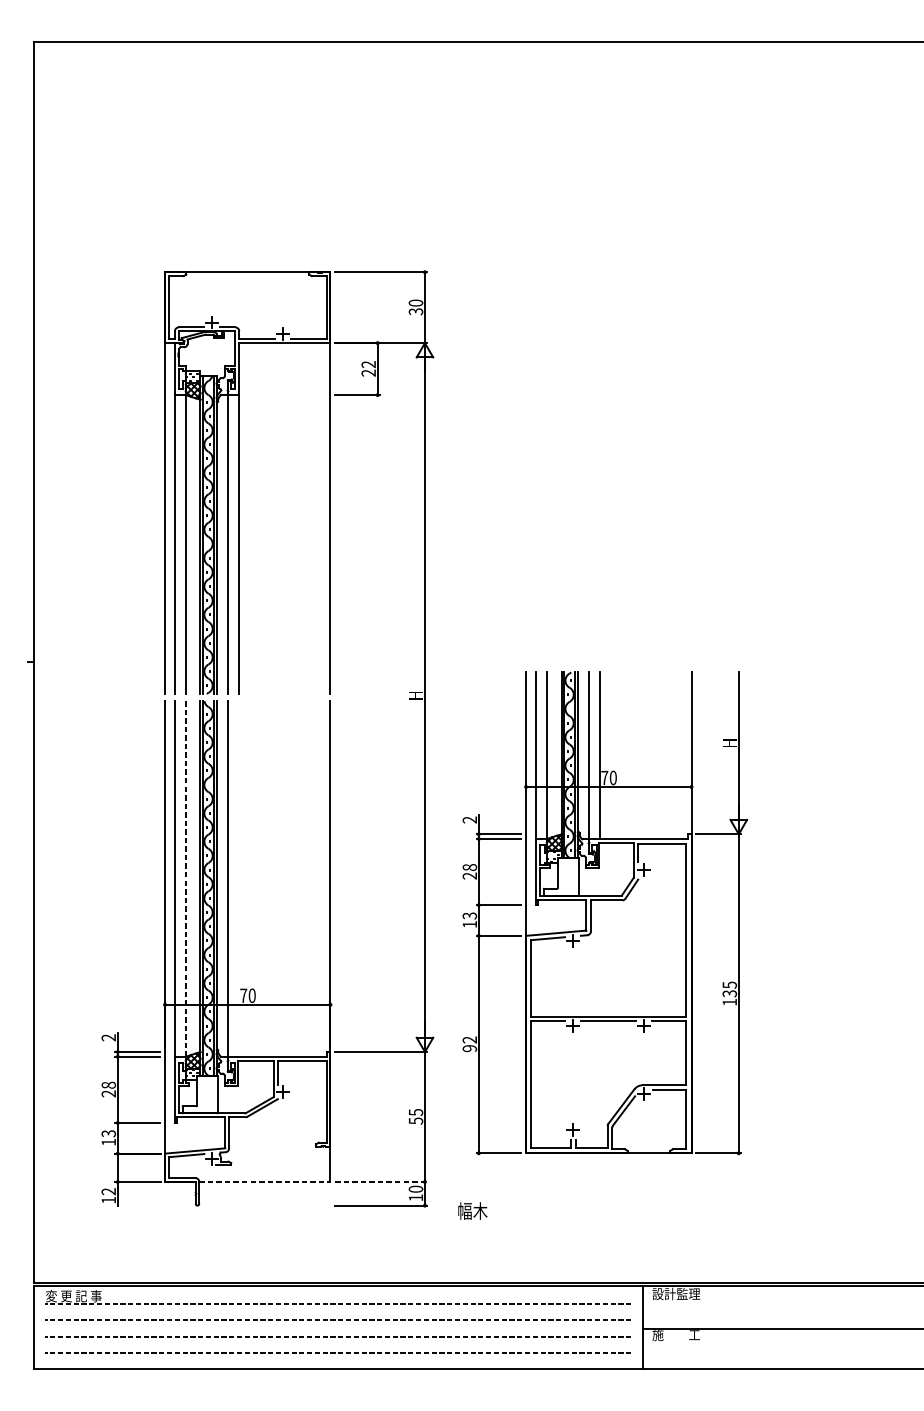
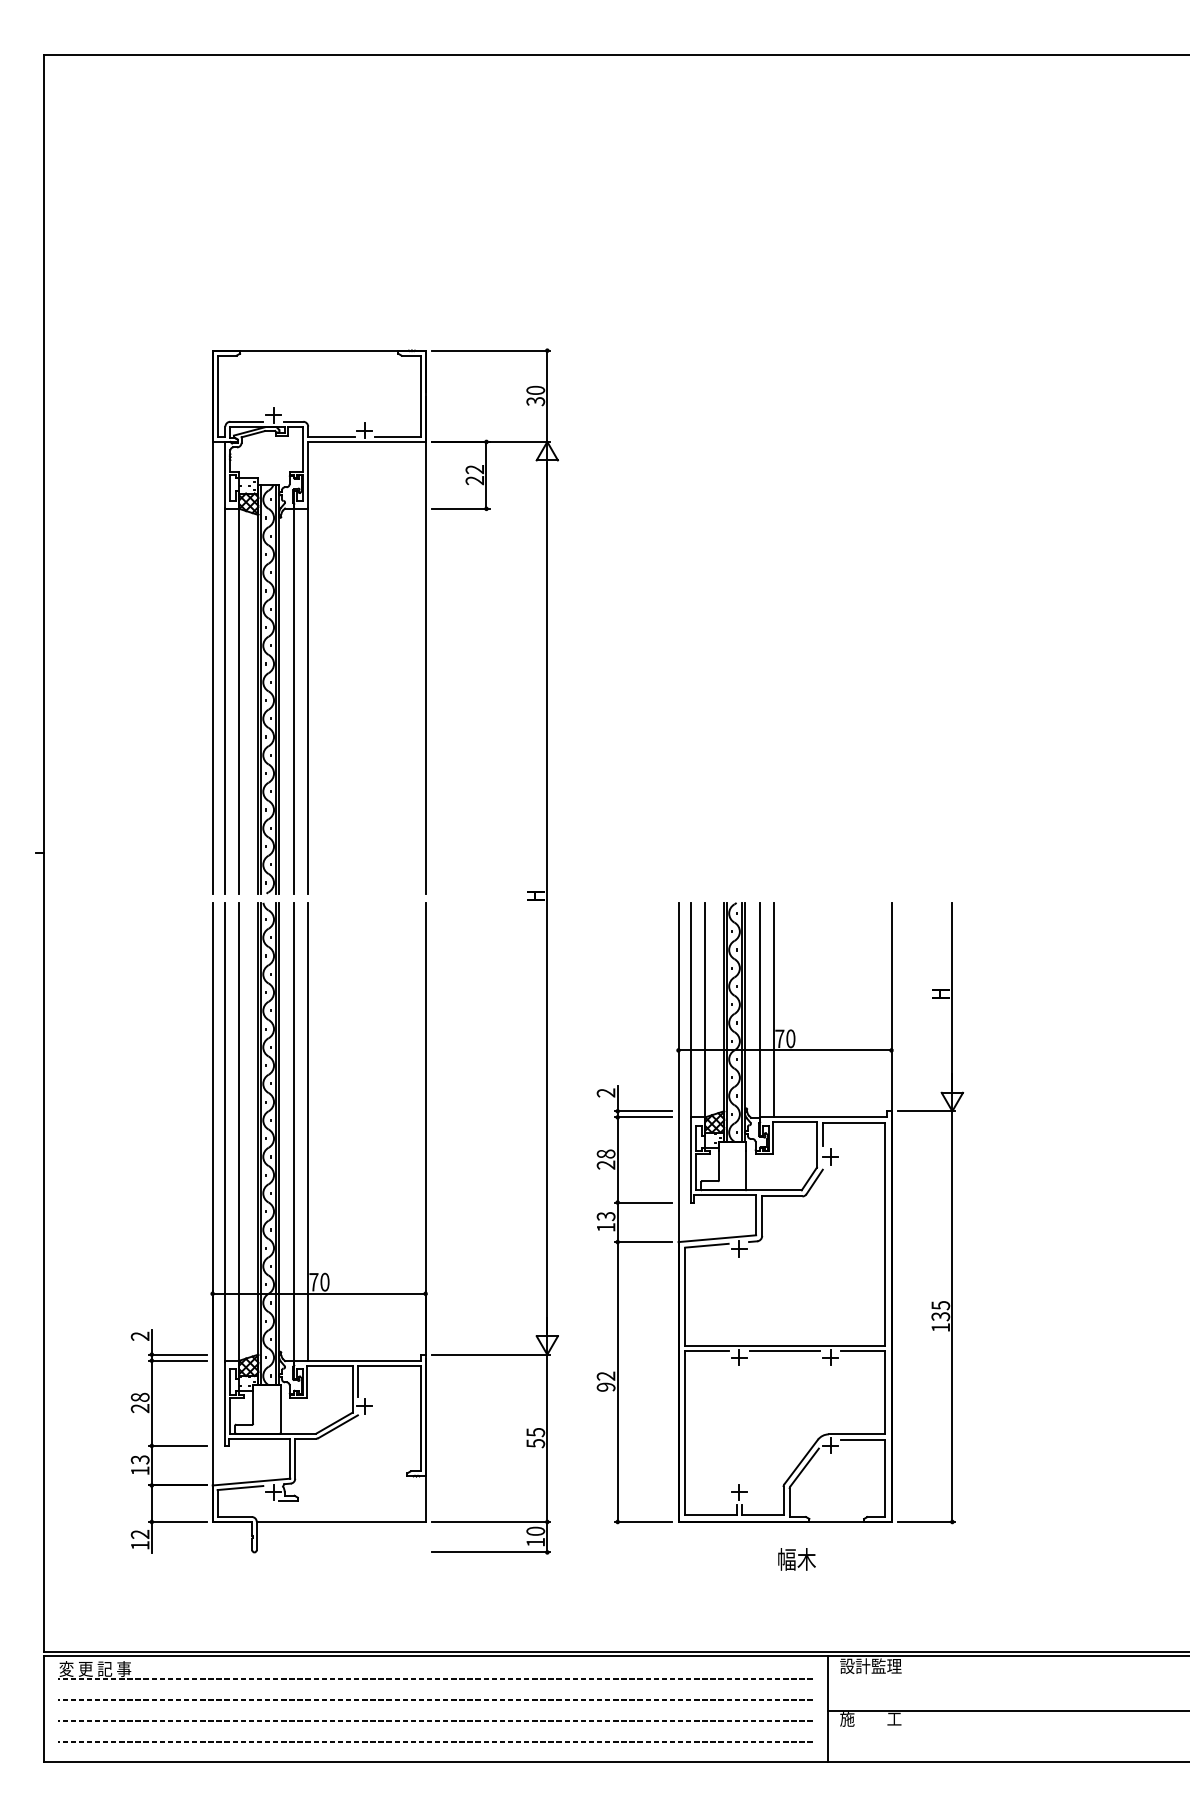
line: (239, 878) -> (308, 1131), added
line: (185, 879) -> (239, 1132), dashed -> solid
part: (605, 913) -> (780, 1213), moved
line: (265, 1181) -> (341, 1521), dashed -> solid
line: (381, 1181) -> (491, 1521), dashed -> solid
text: (472, 1211) -> (796, 1559), moved

